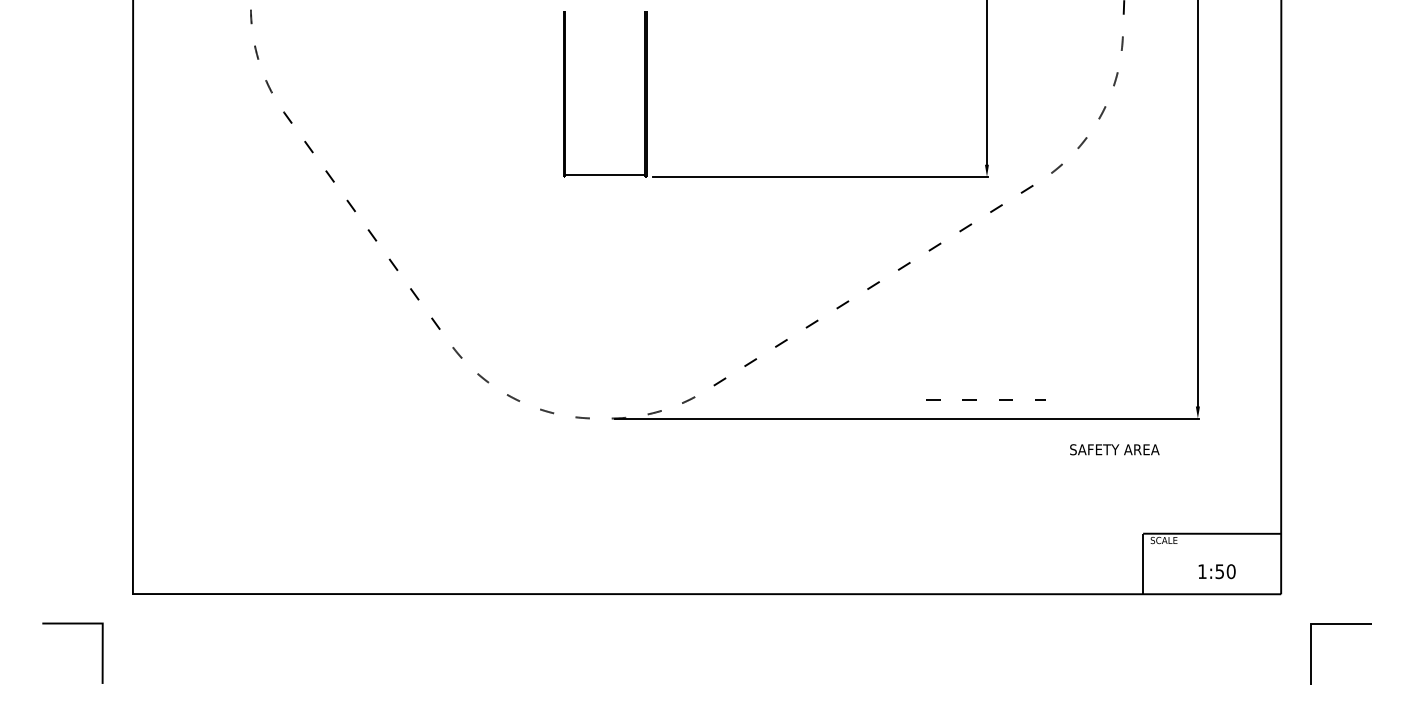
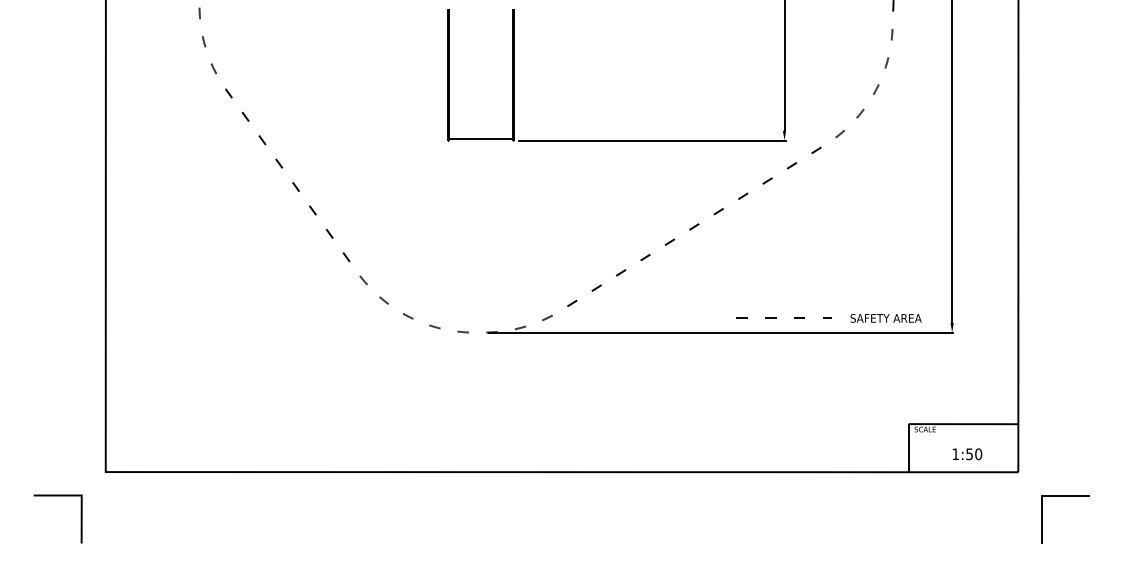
text: (1114, 449) -> (885, 318), moved

